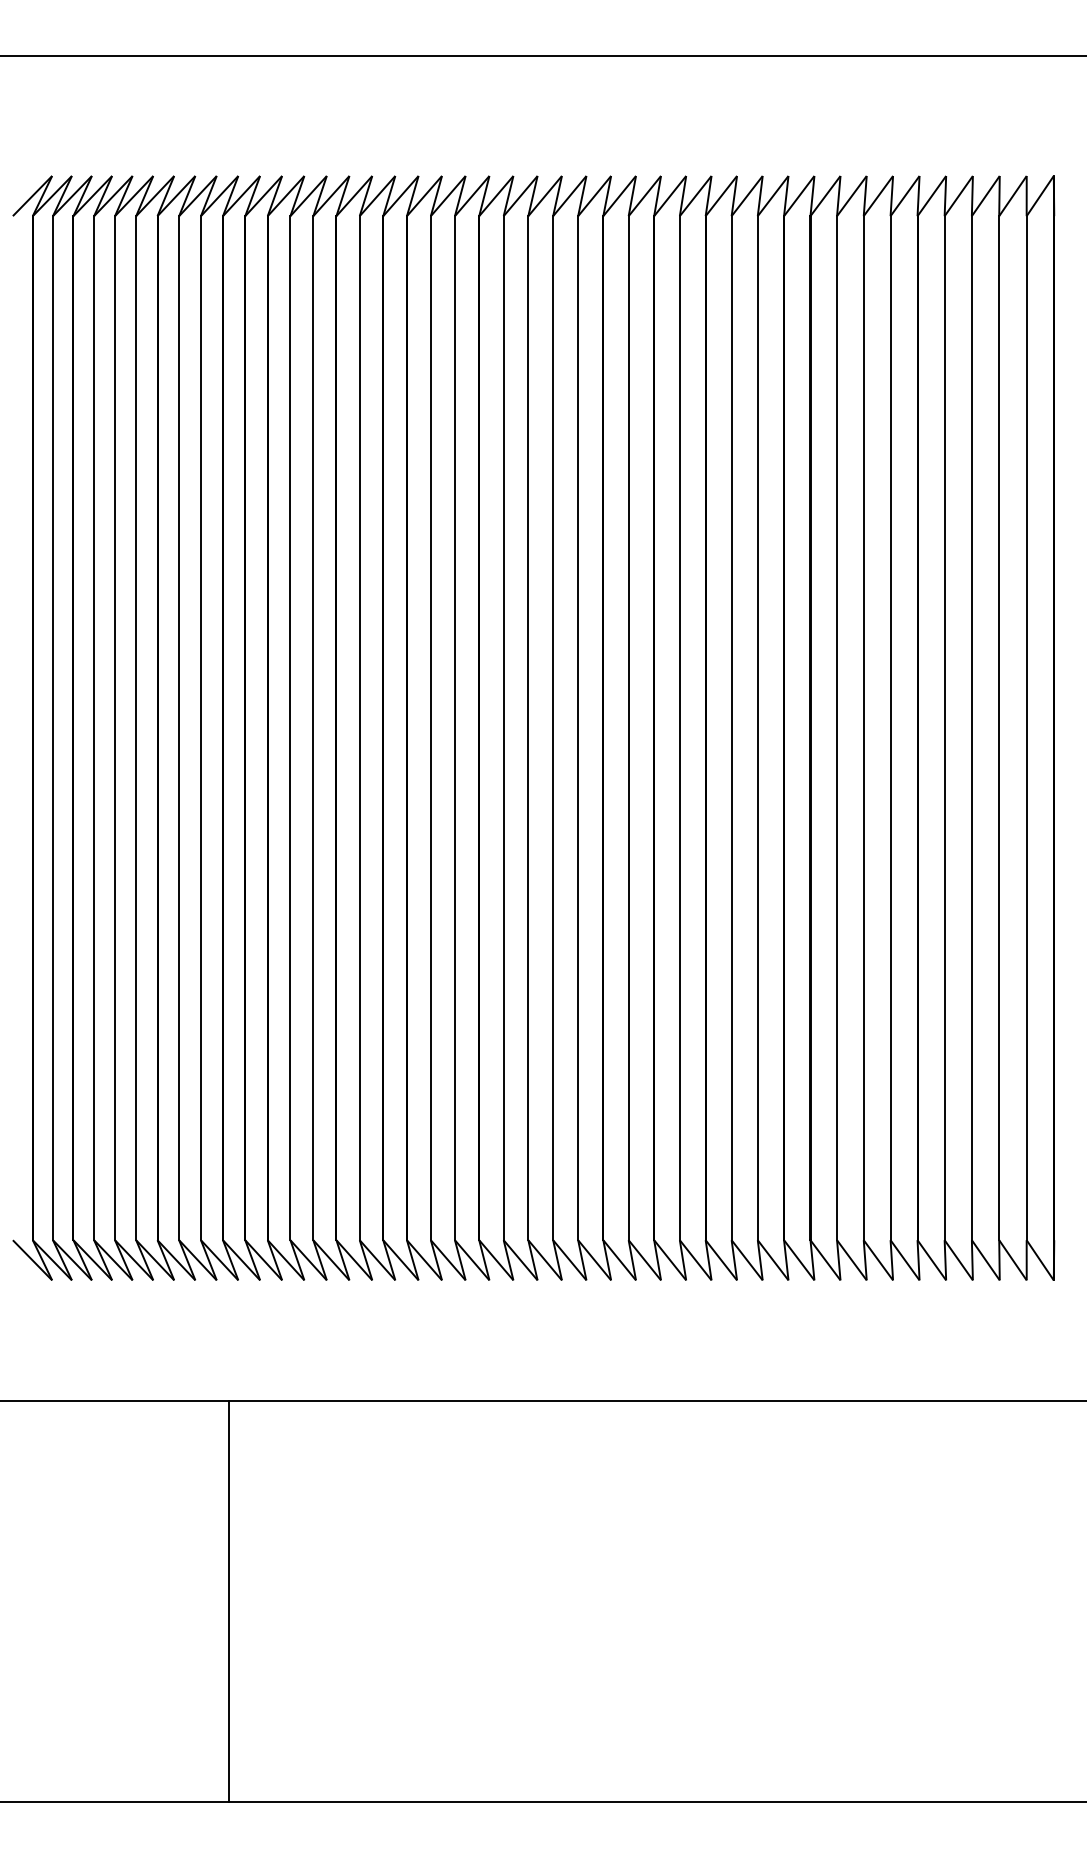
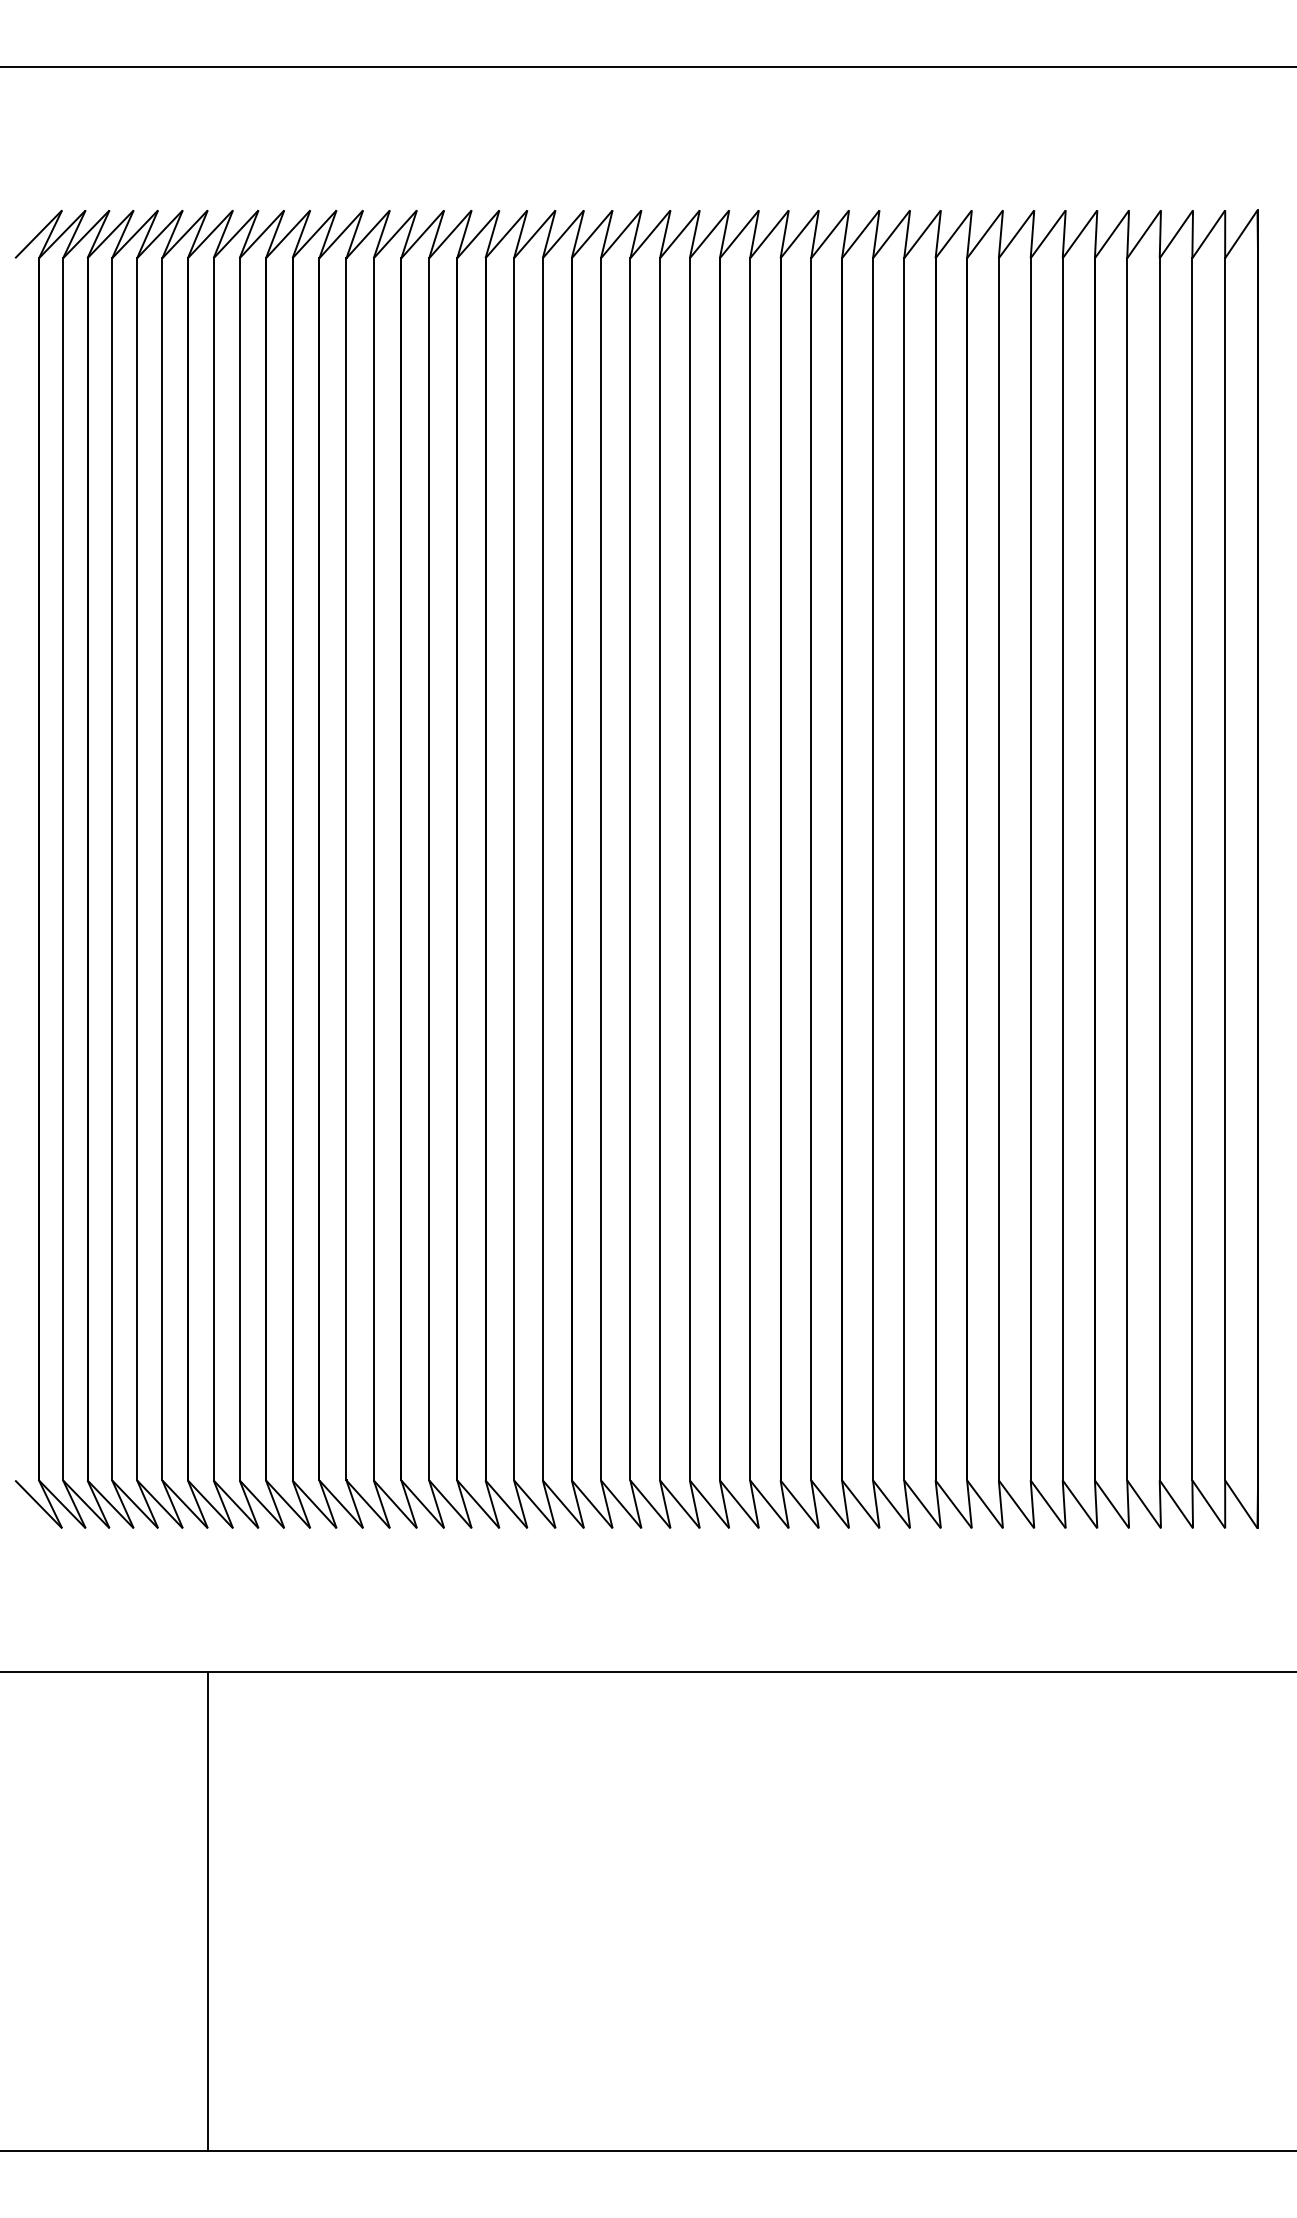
line: (229, 1601) -> (208, 1911), moved

